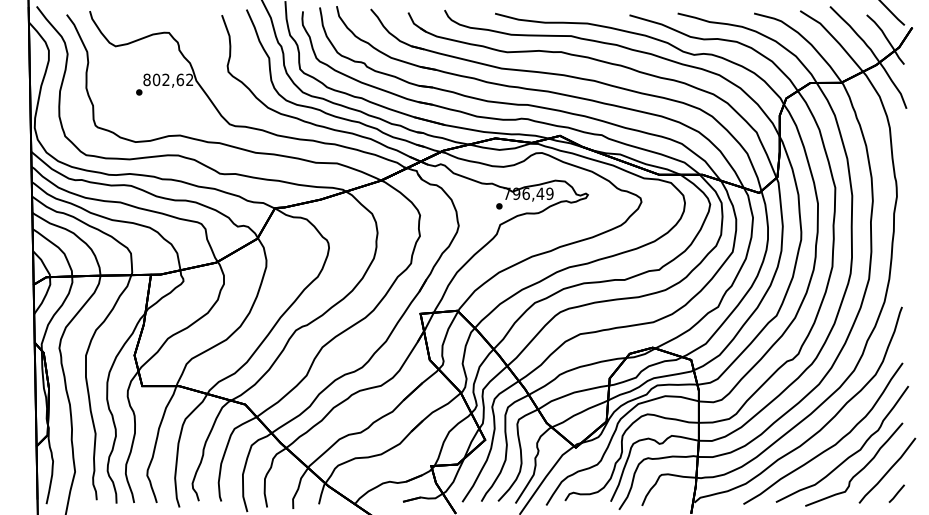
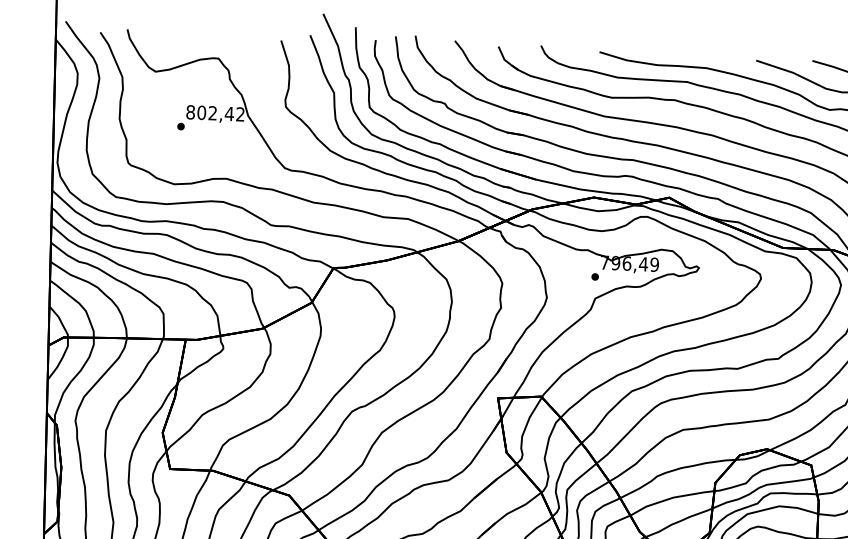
text: (180, 79) -> (229, 113), 802,62 -> 802,42

